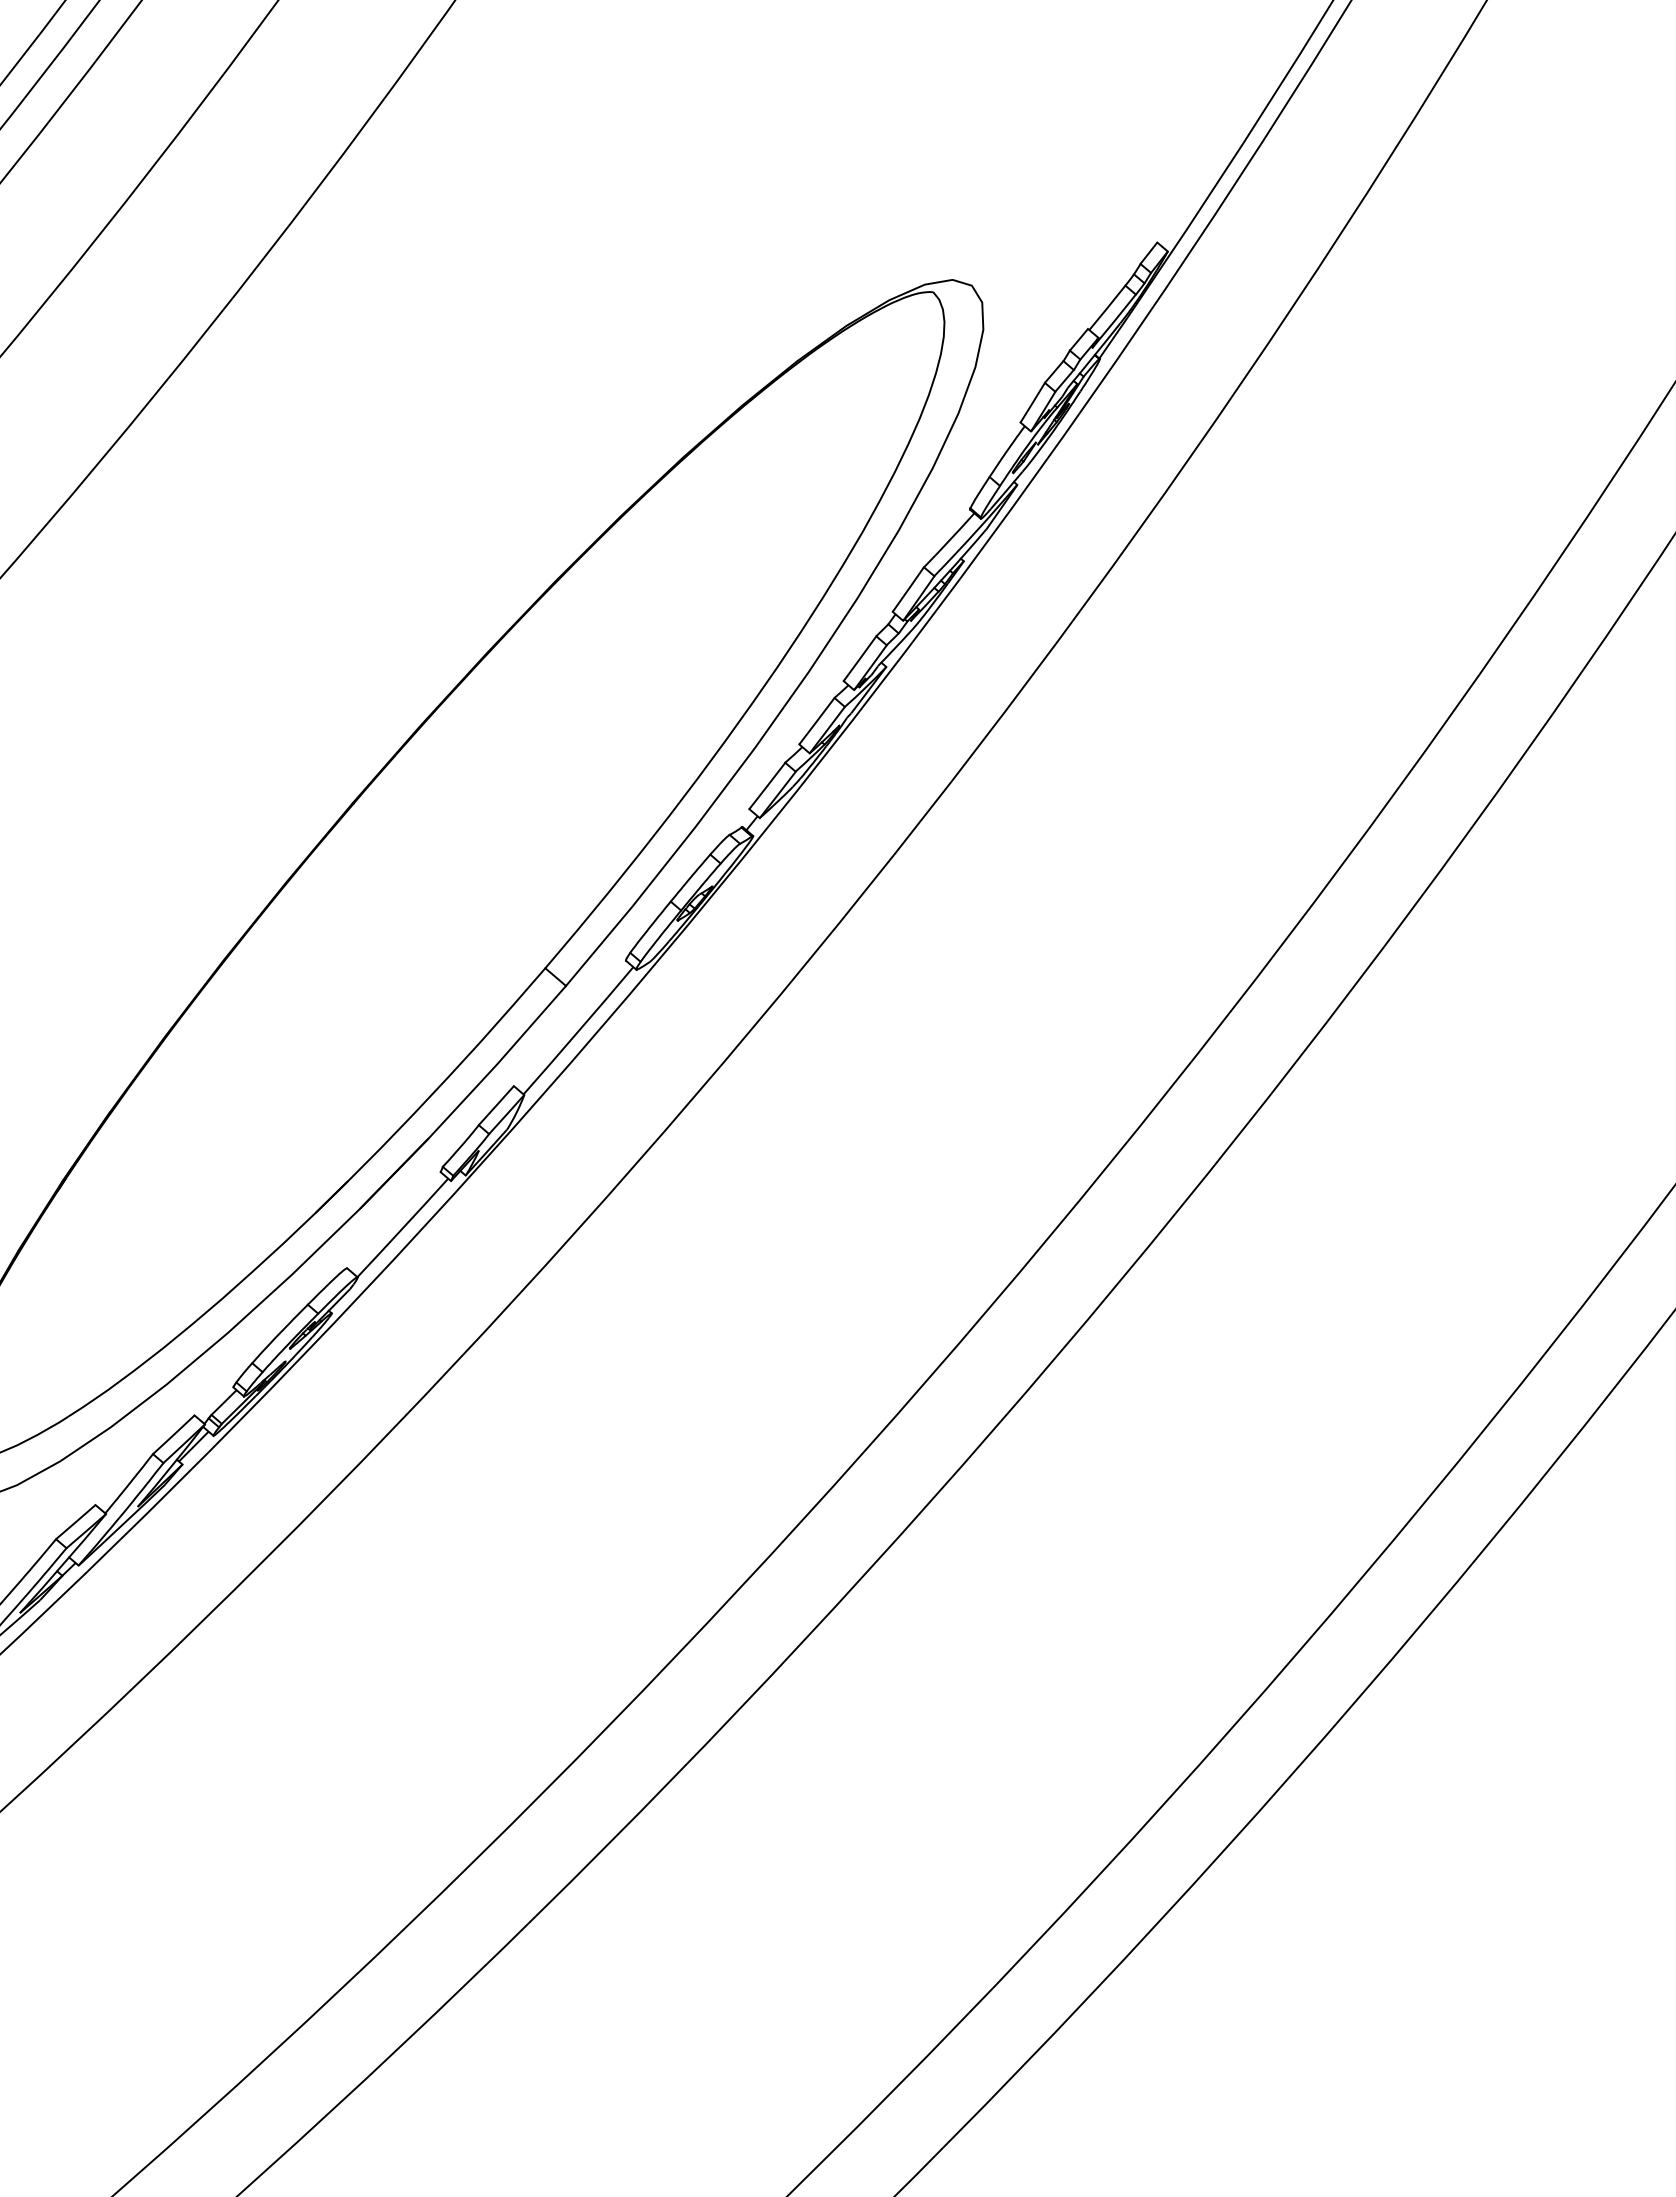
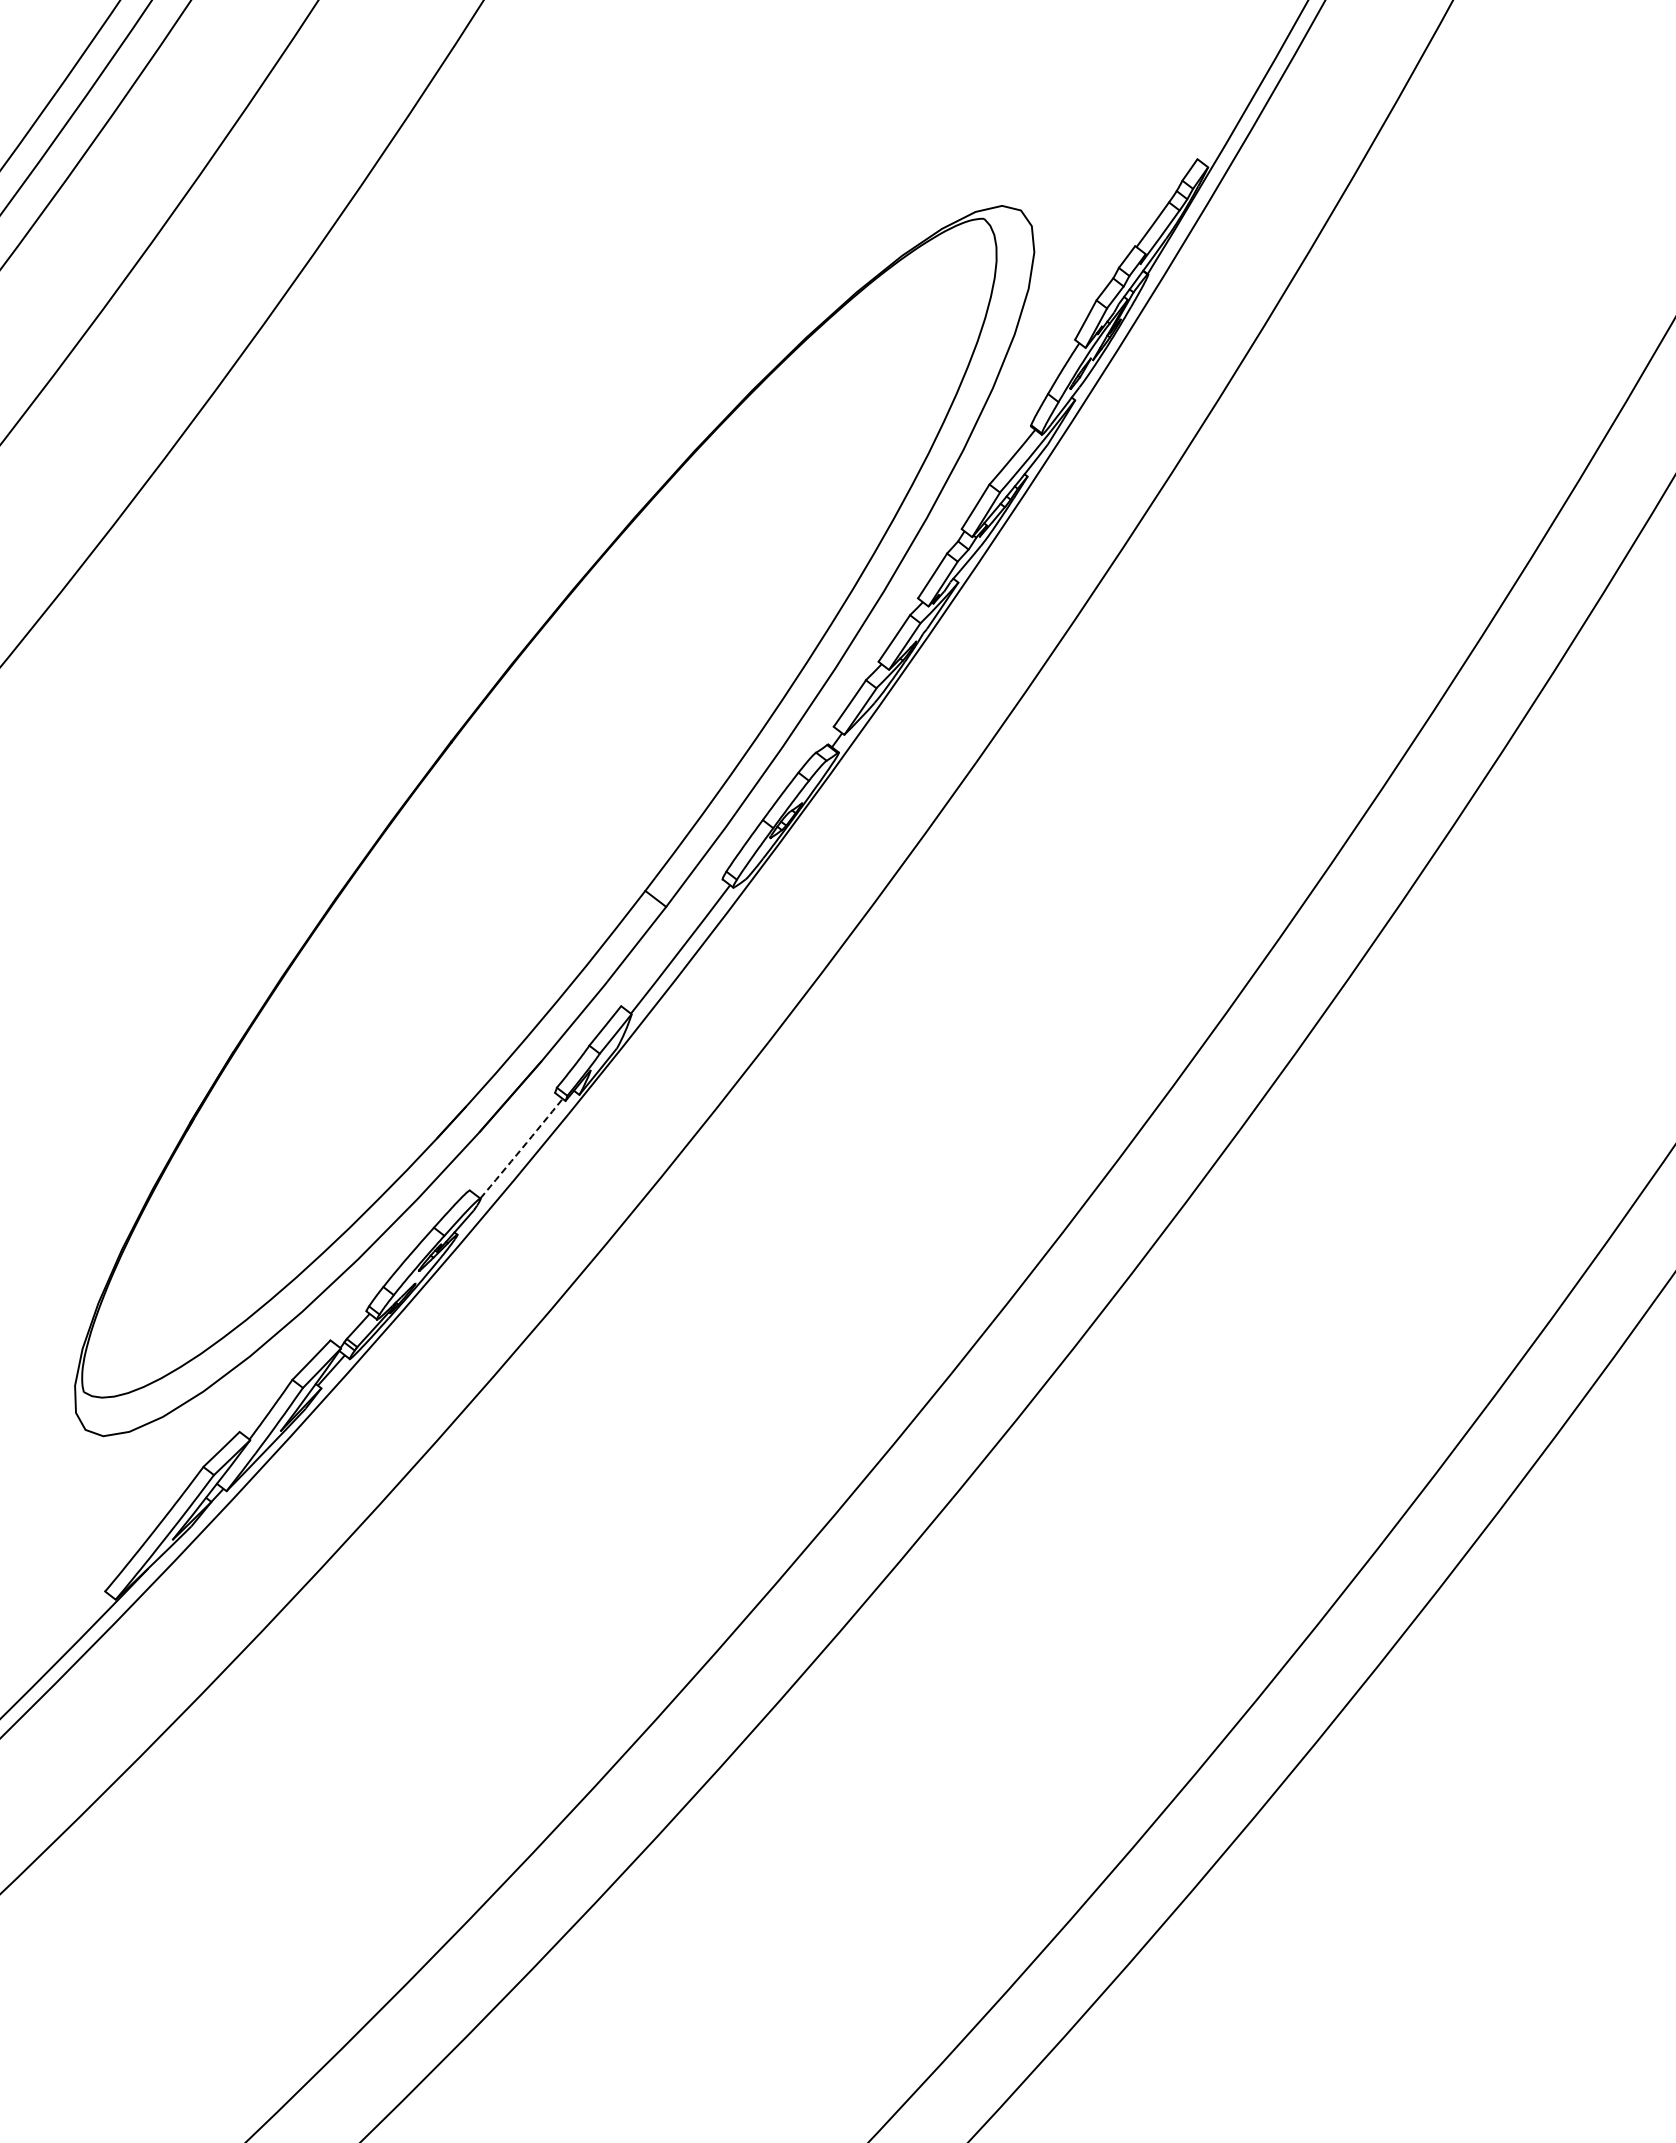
arc: (402, 1227) -> (521, 1148), solid -> dashed

